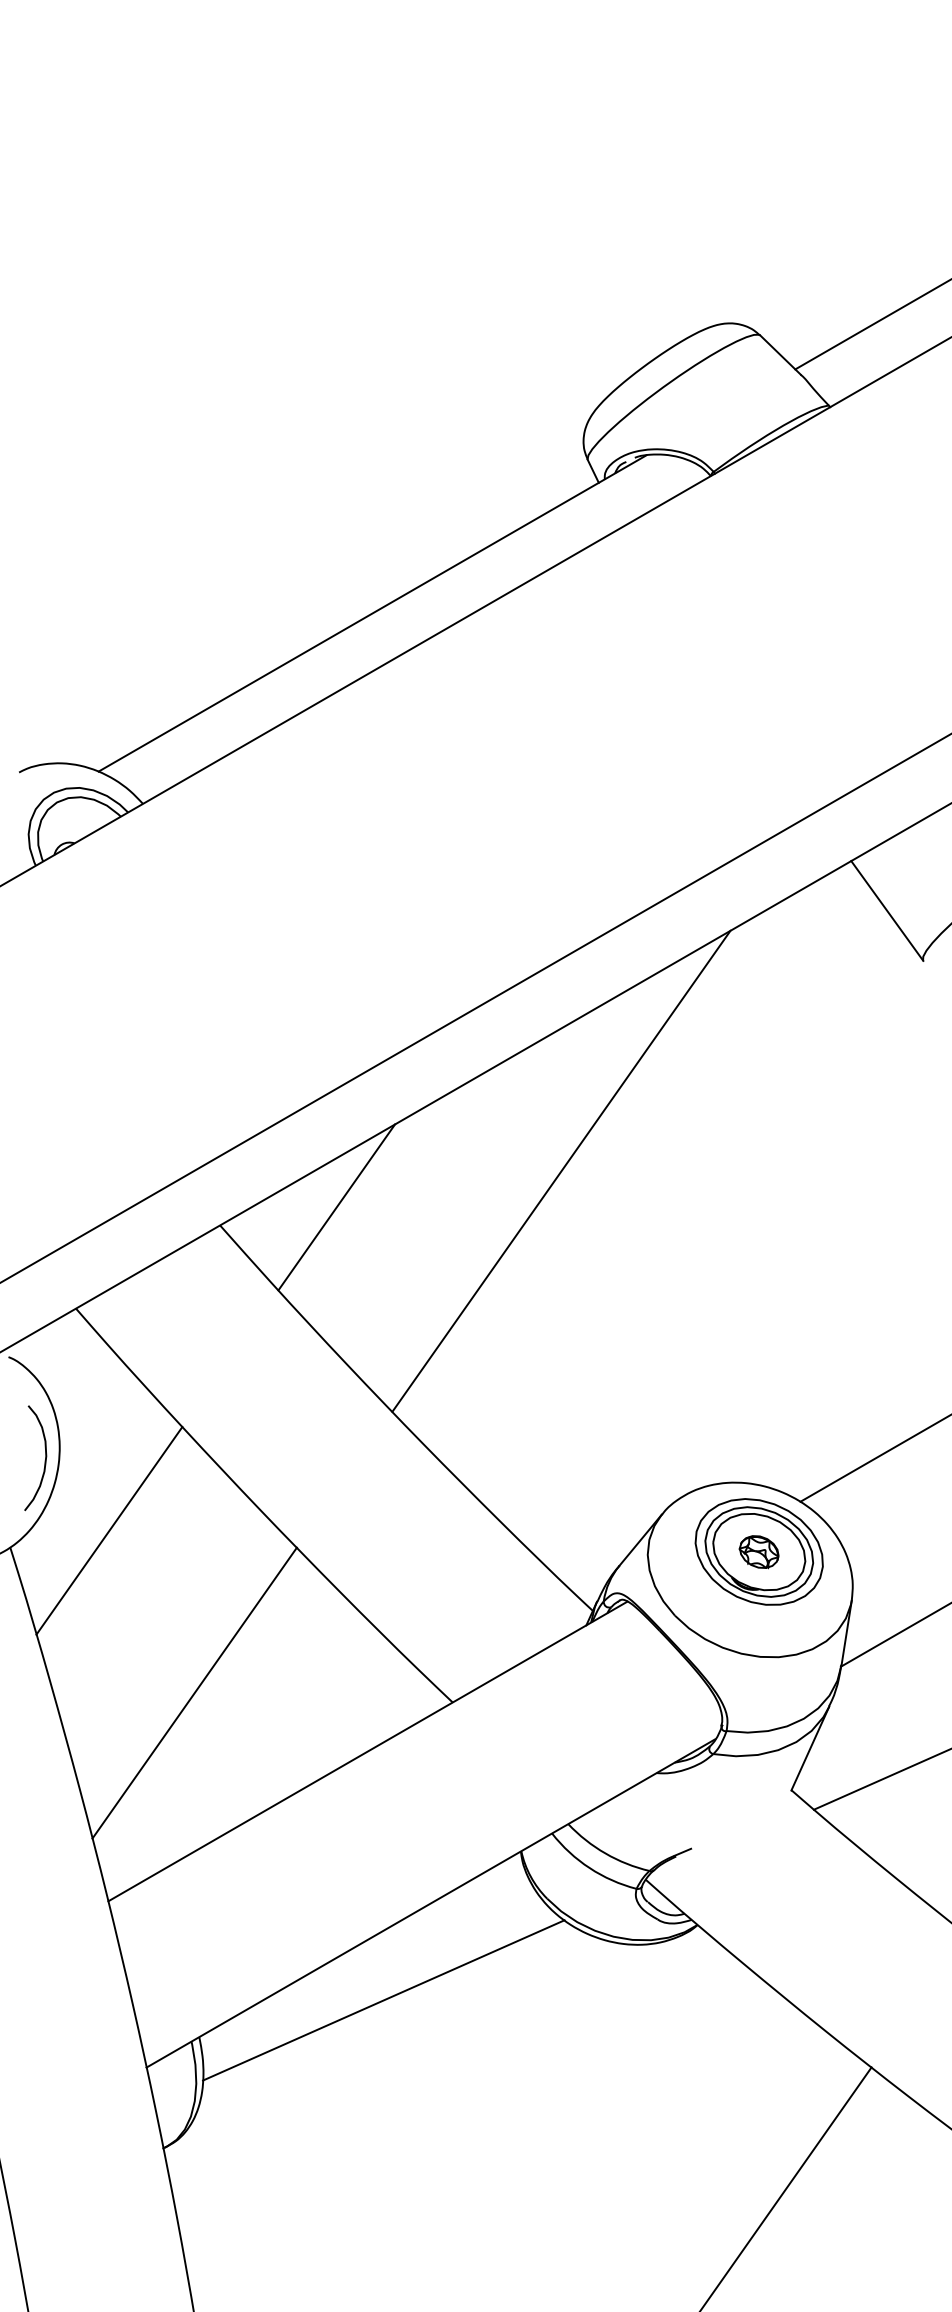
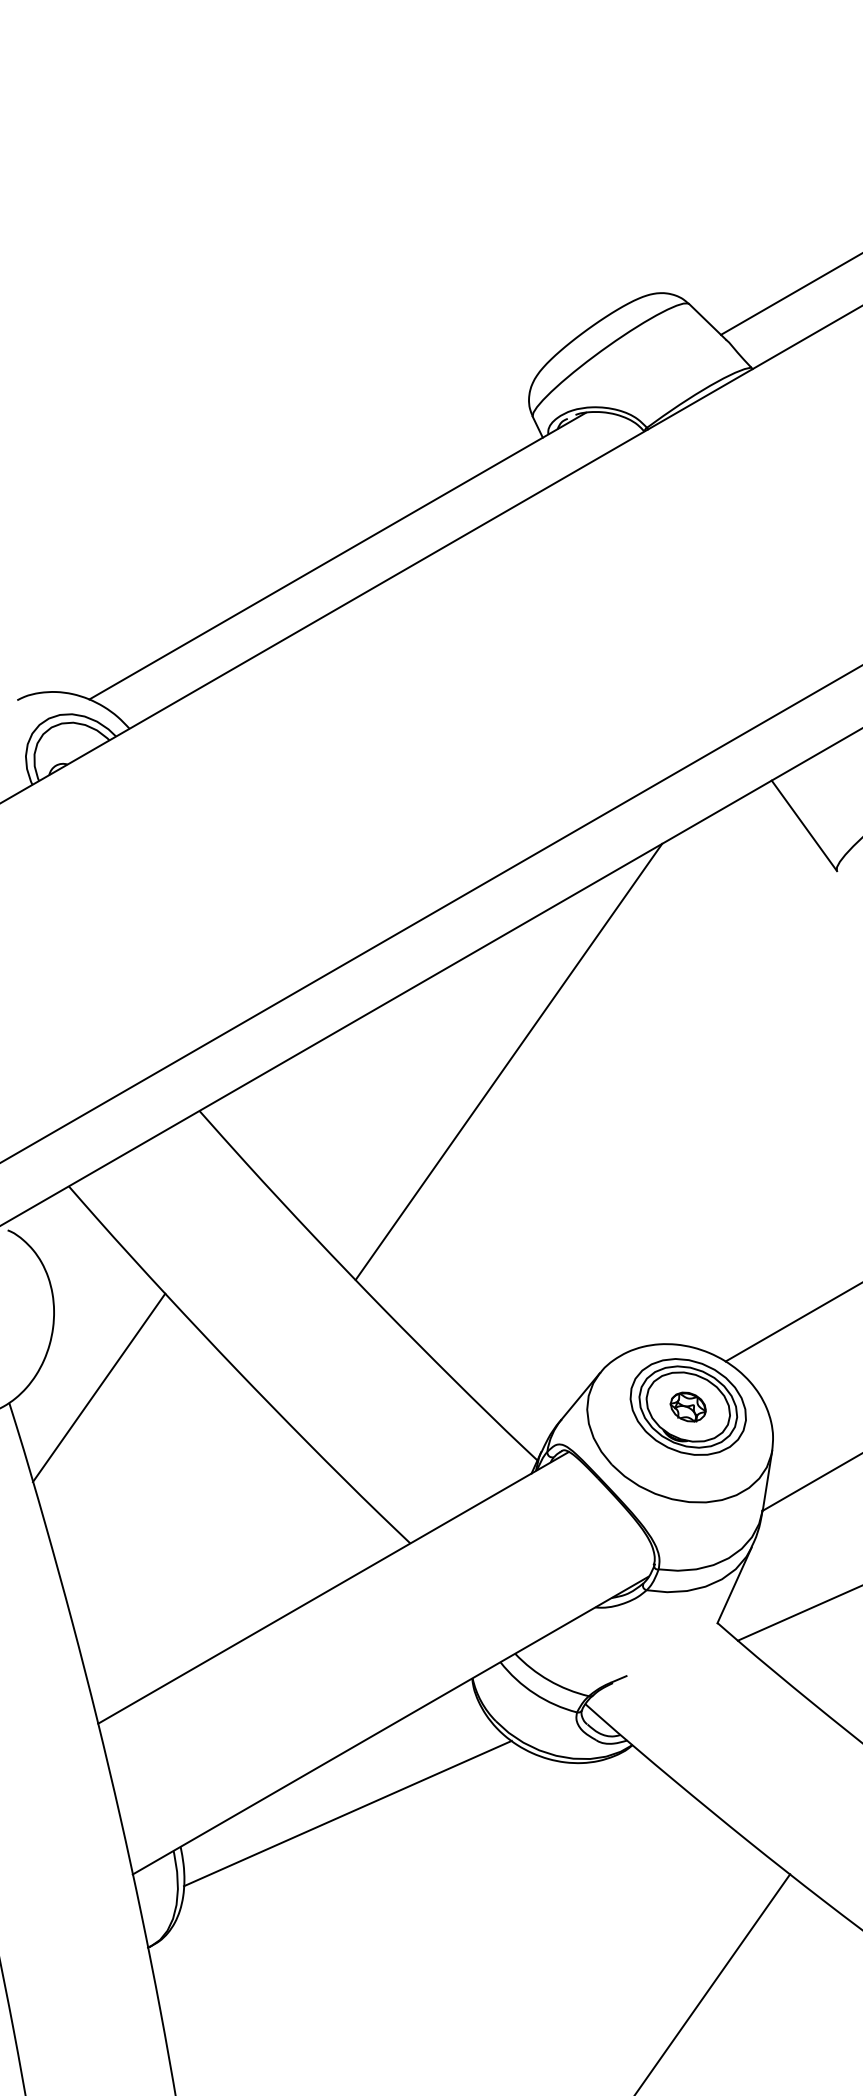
line: (337, 1207) -> (305, 1094), removed
curve: (44, 1457) -> (40, 1321), removed
line: (194, 1692) -> (176, 1534), removed

